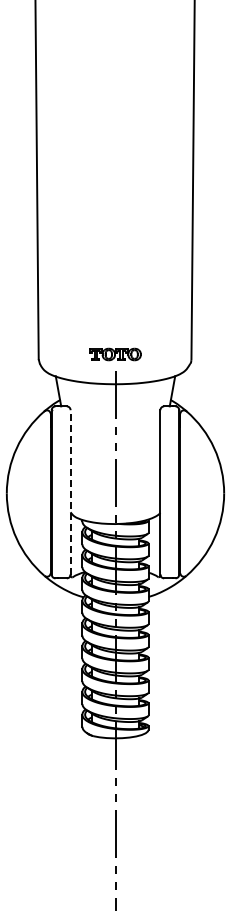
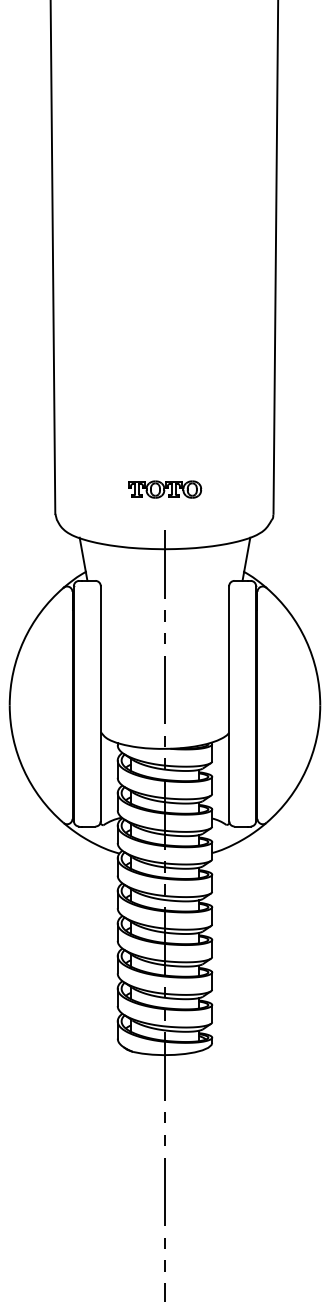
part: (115, 354) -> (165, 489), moved
line: (70, 491) -> (100, 702), dashed -> solid

